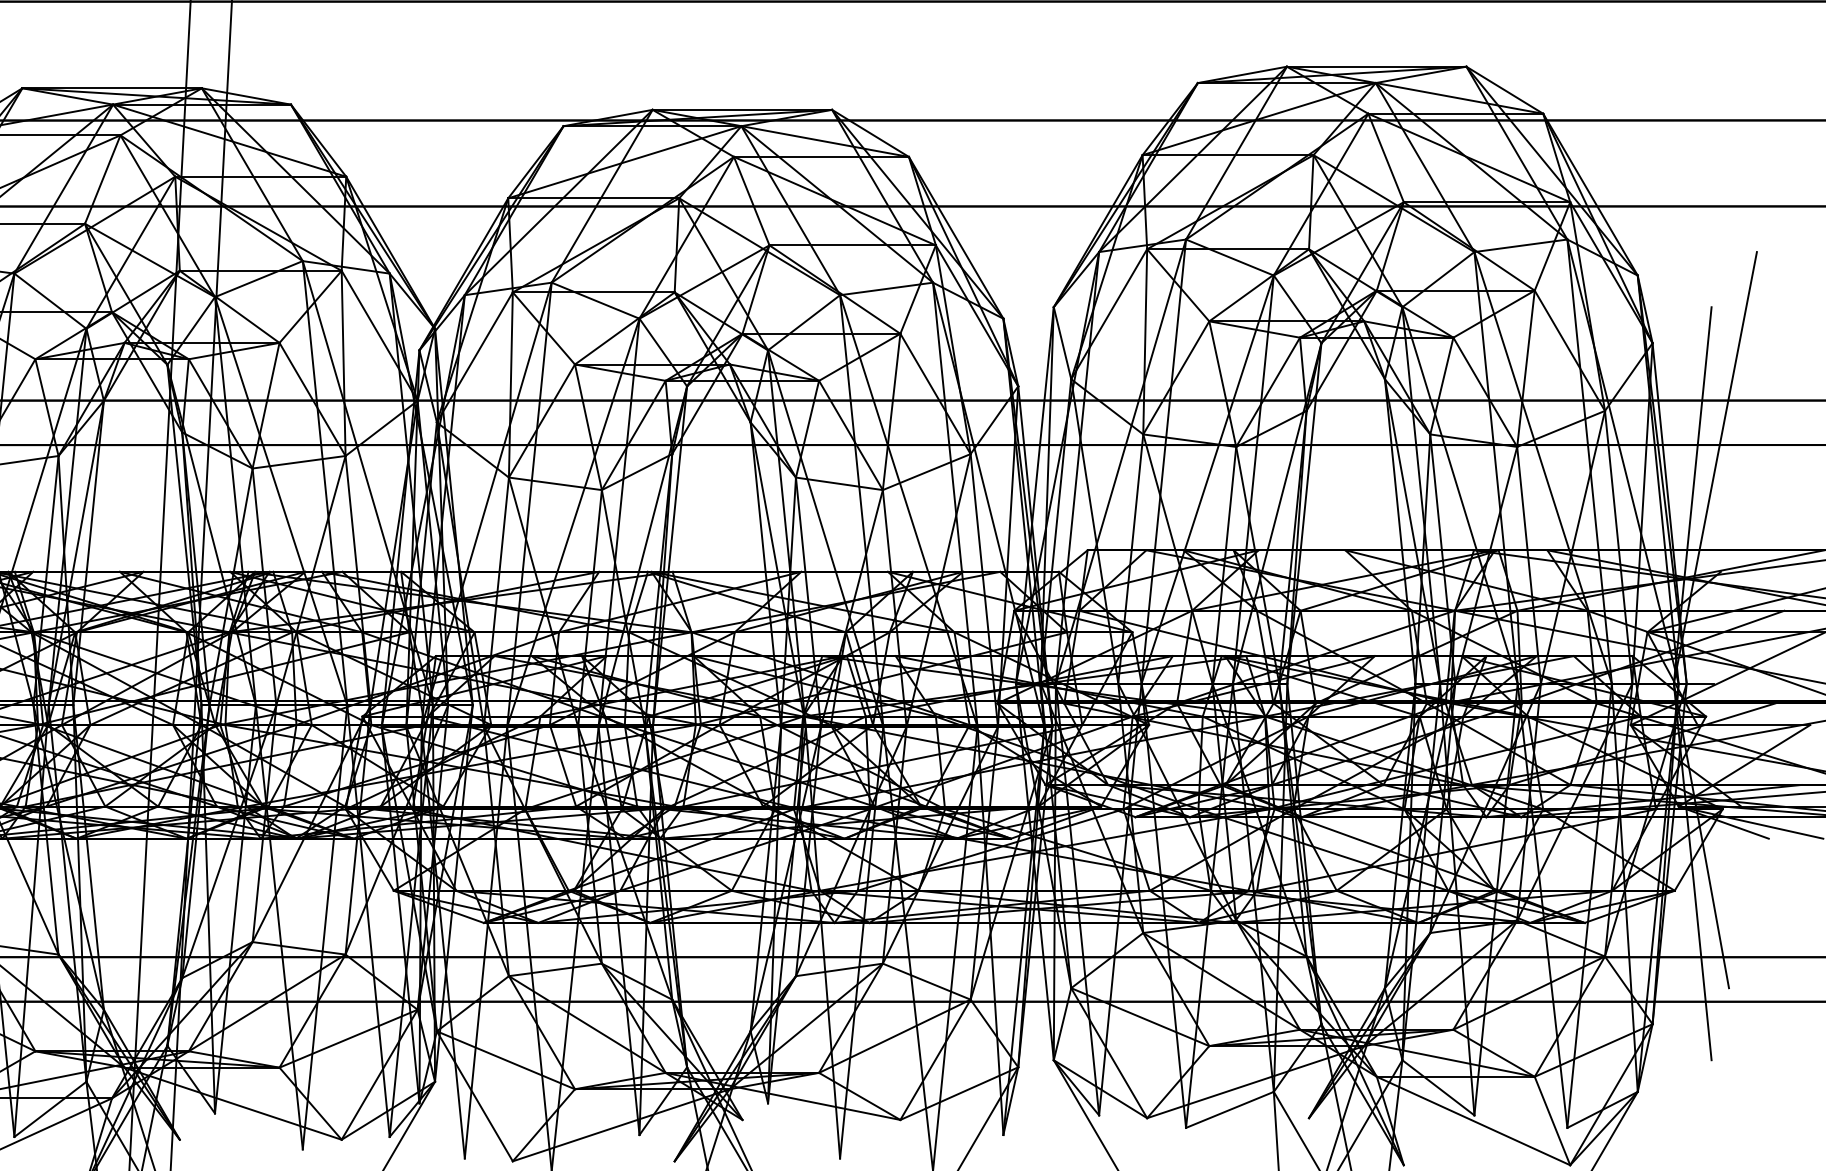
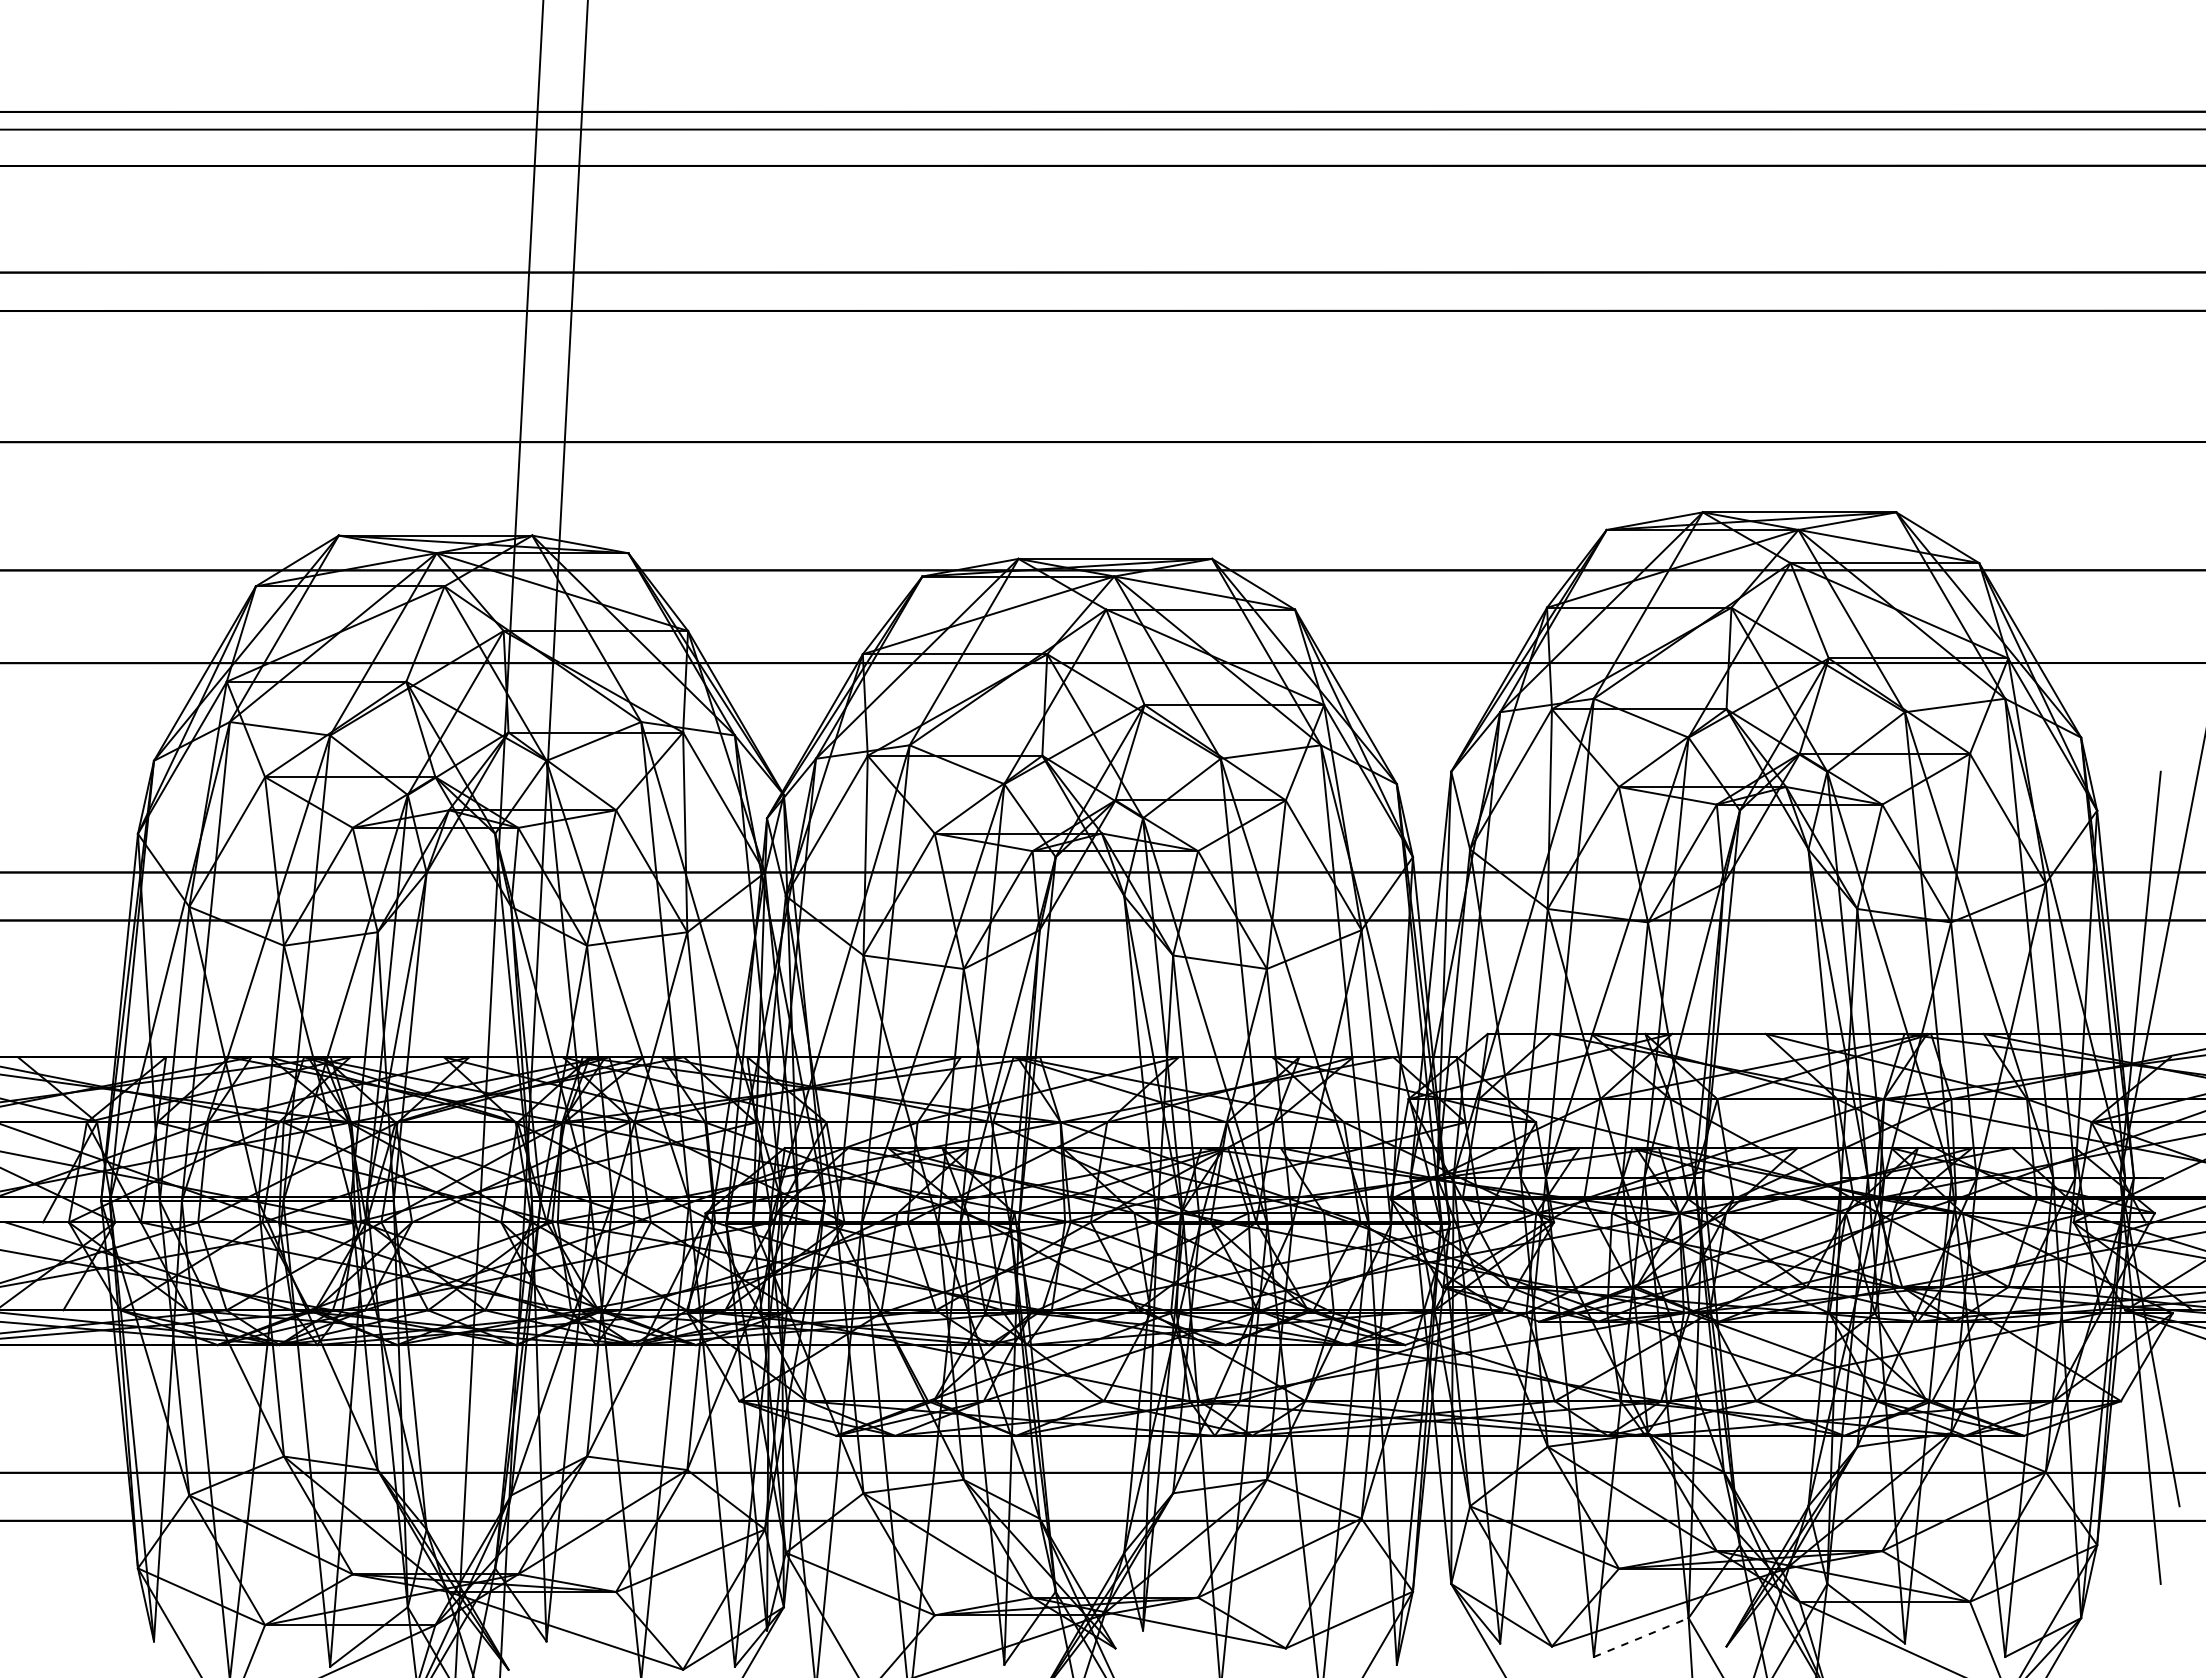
line: (1230, 1109) -> (1641, 1637), solid -> dashed

